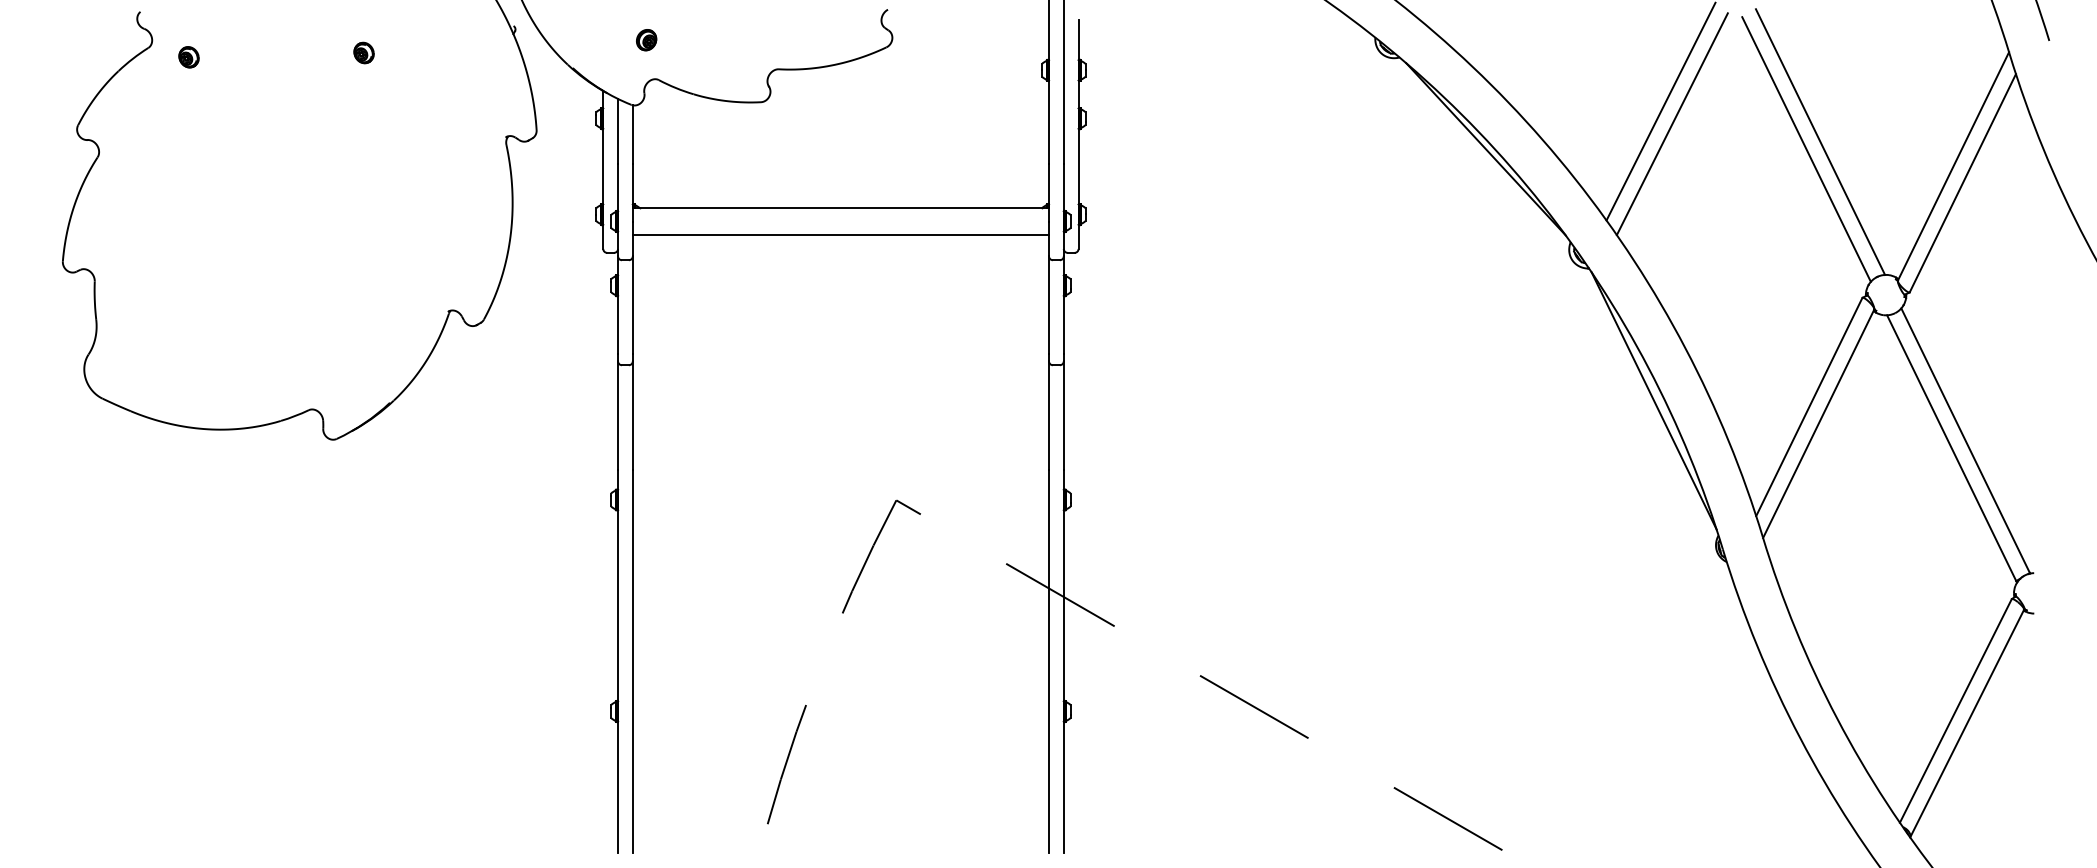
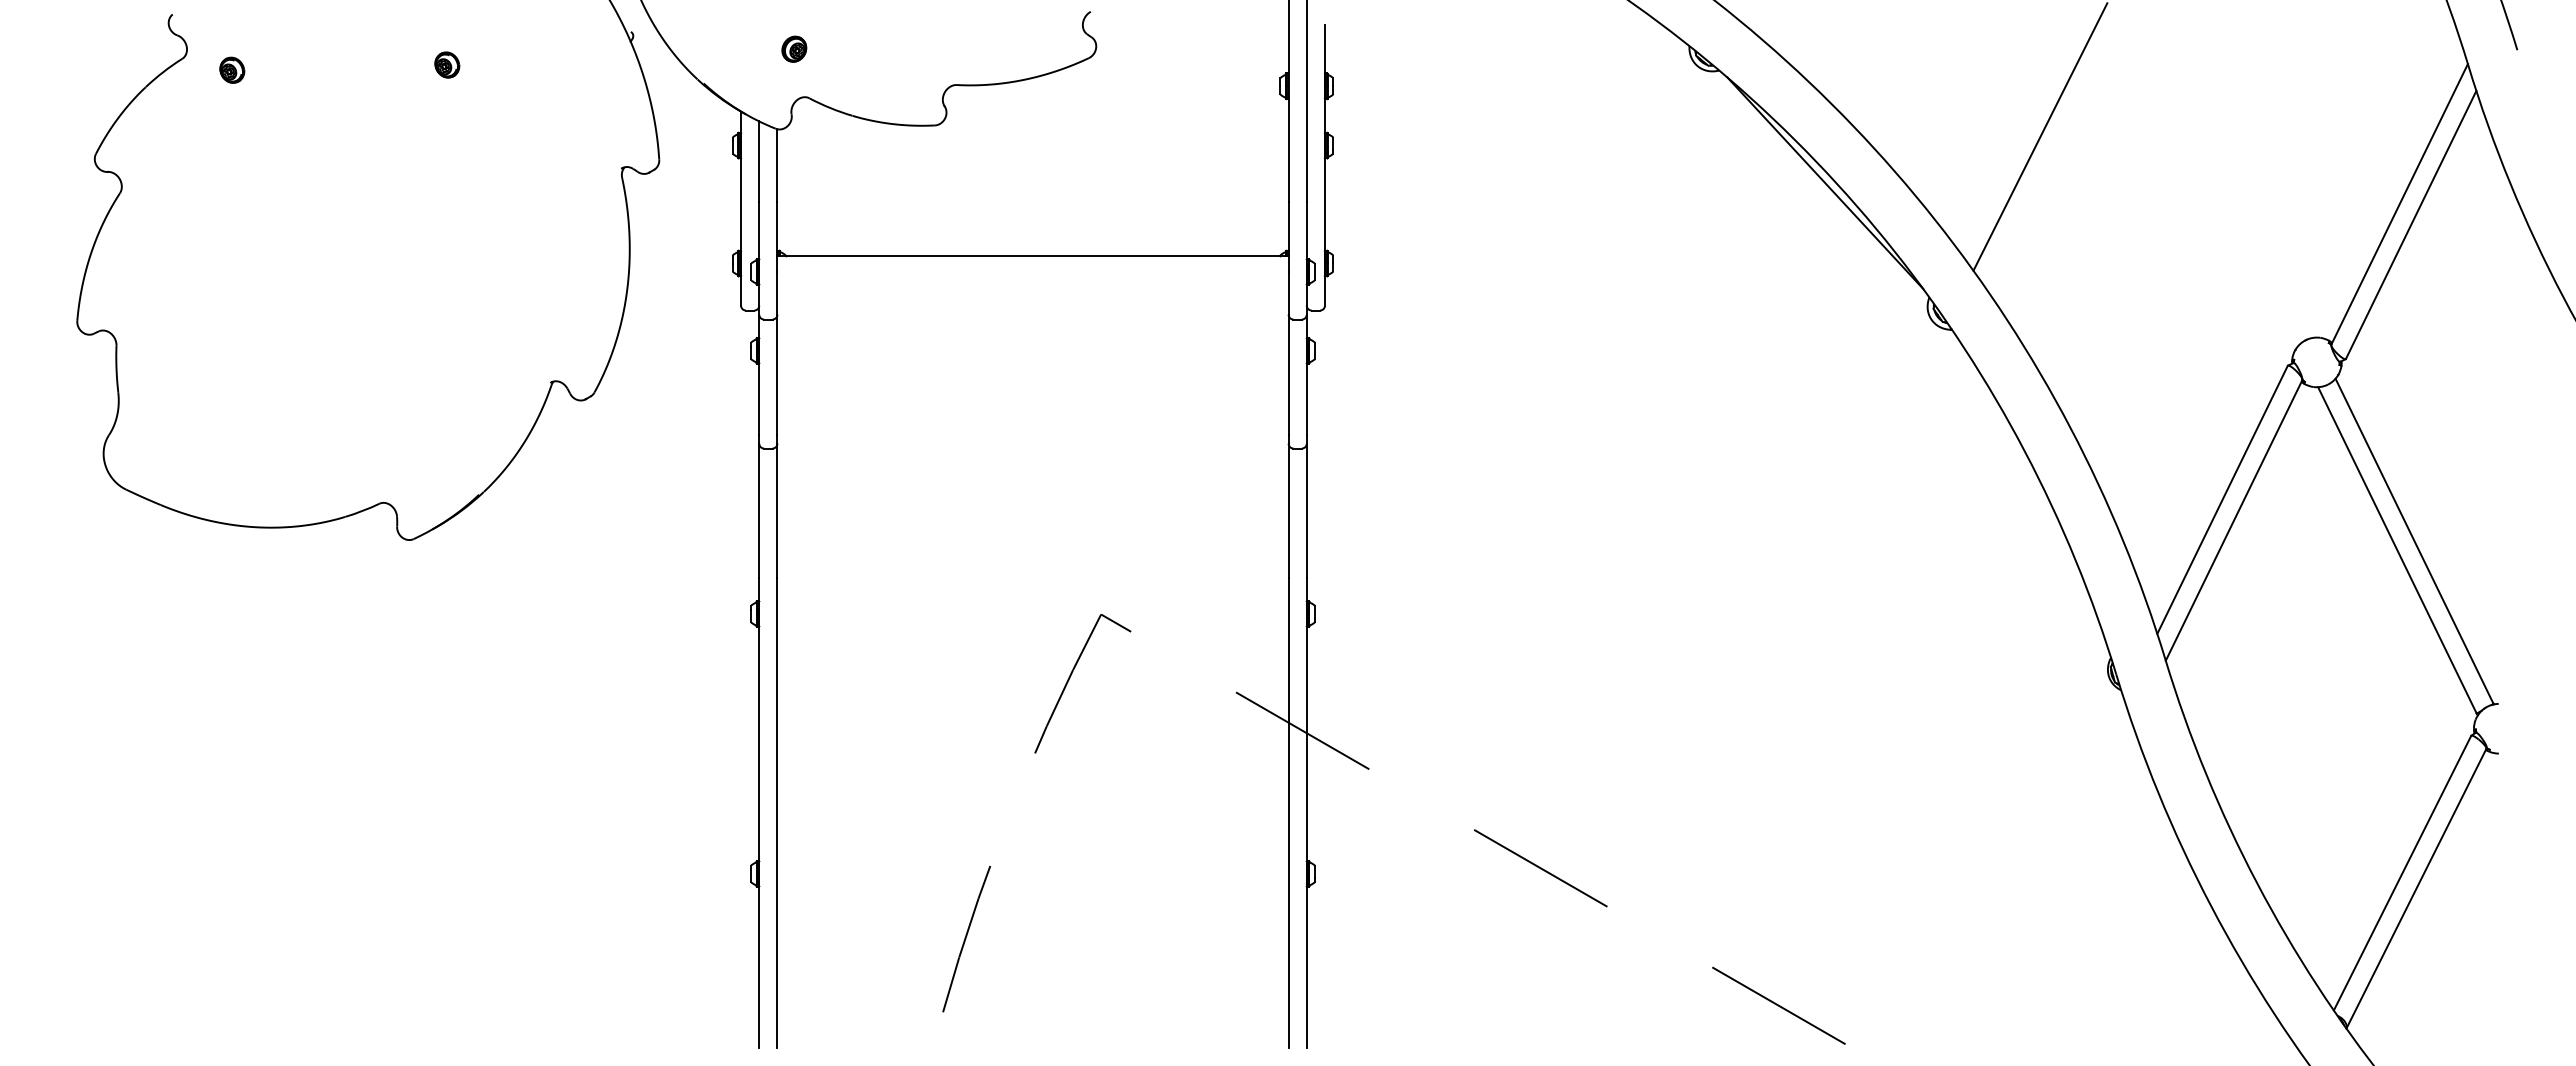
line: (1672, 124) -> (2054, 152), removed
line: (1819, 142) -> (2235, 174), removed
line: (1806, 149) -> (2219, 183), removed
line: (840, 234) -> (1032, 288), removed
line: (1653, 401) -> (2031, 492), removed

